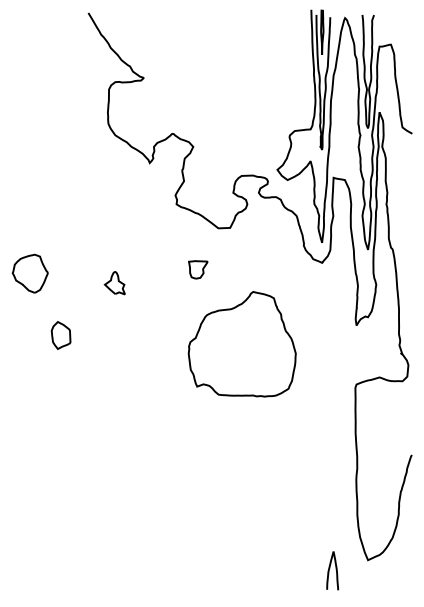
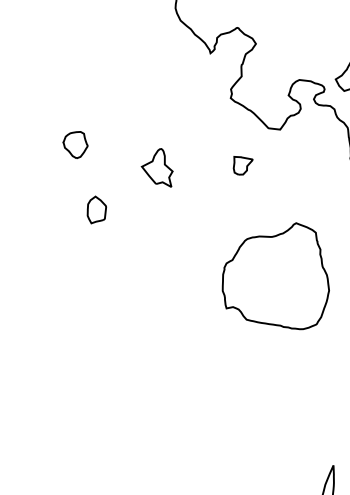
part: (29, 273) -> (74, 144), size x0.7
part: (114, 283) -> (157, 167), size x1.6
part: (241, 344) -> (276, 273), moved

